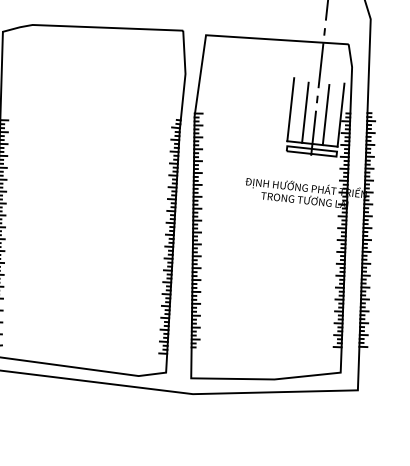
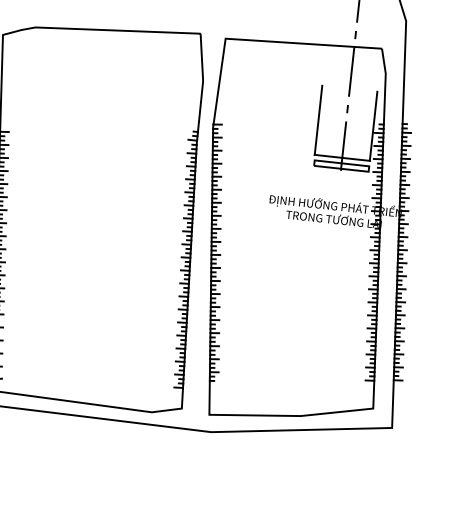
line: (305, 112) -> (334, 123), removed
line: (325, 115) -> (356, 126), removed

